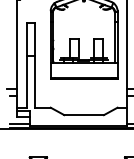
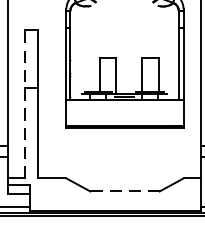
line: (27, 64) -> (25, 102), solid -> dashed
line: (84, 115) -> (125, 192), solid -> dashed

